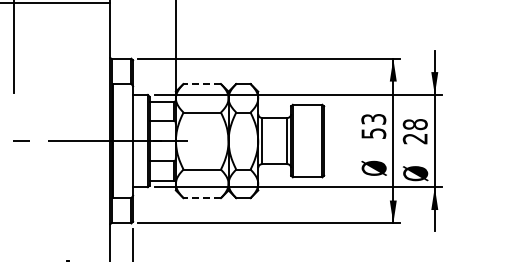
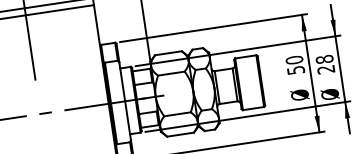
line: (202, 84) -> (168, 53), dashed -> solid
text: (373, 118) -> (294, 59), 53 -> 50
line: (202, 198) -> (180, 134), dashed -> solid

